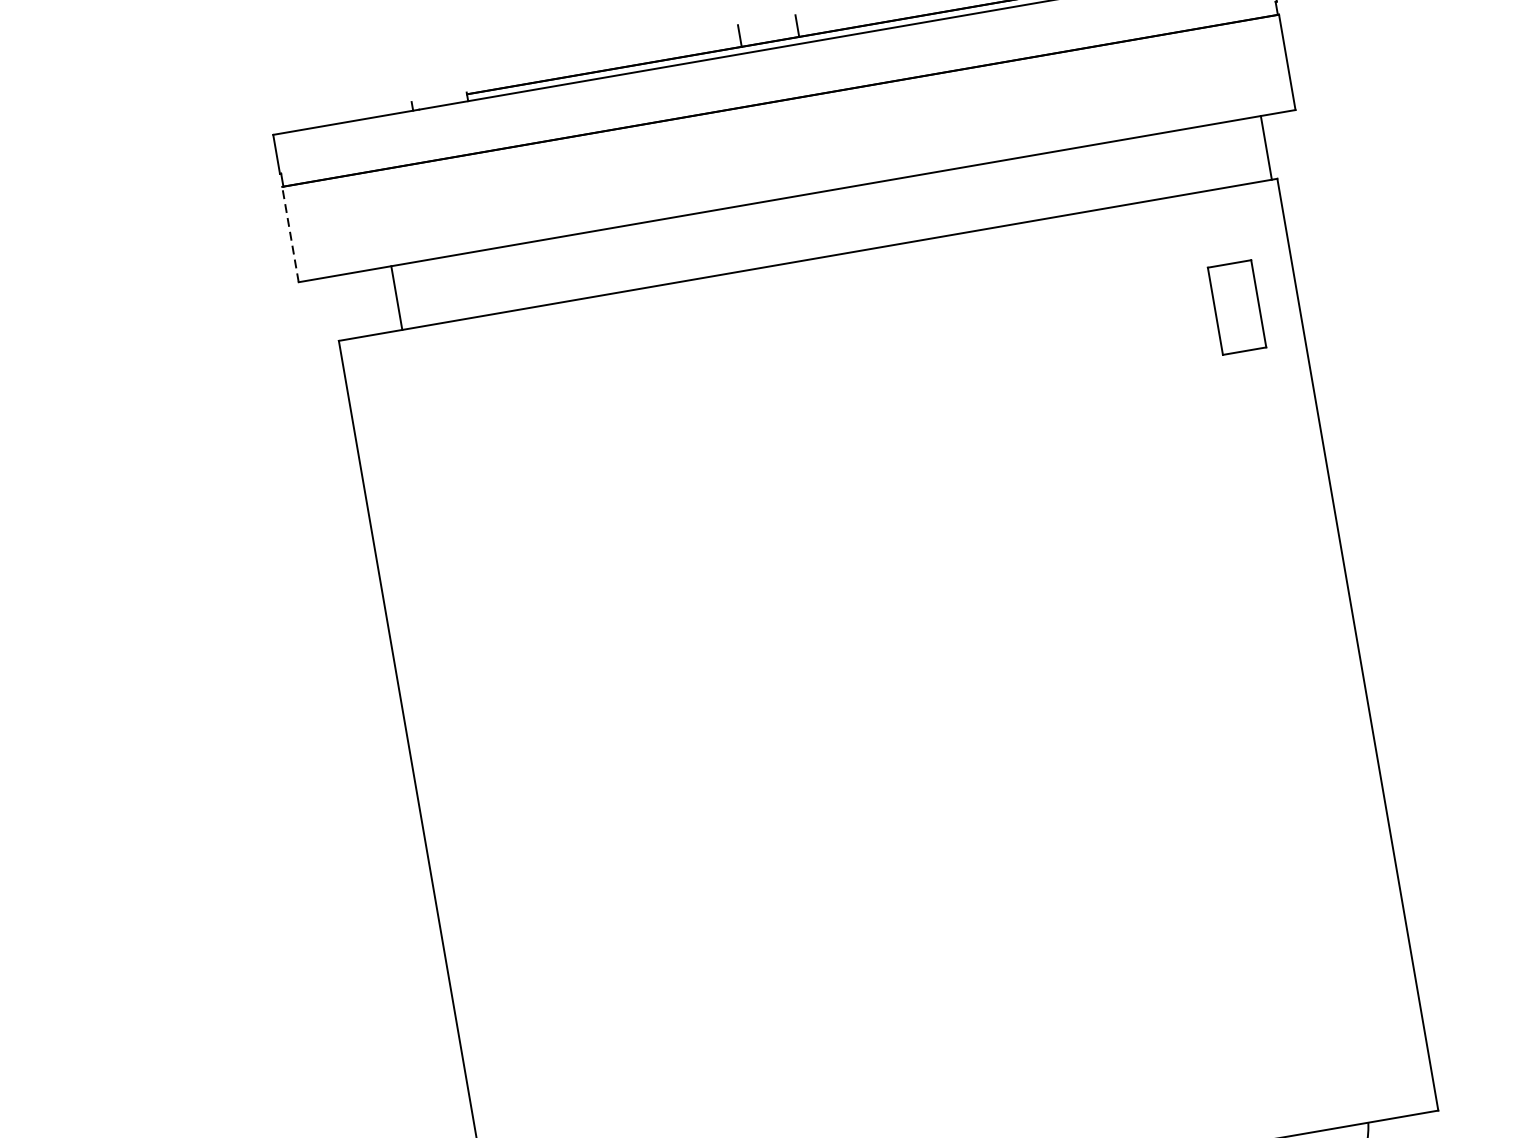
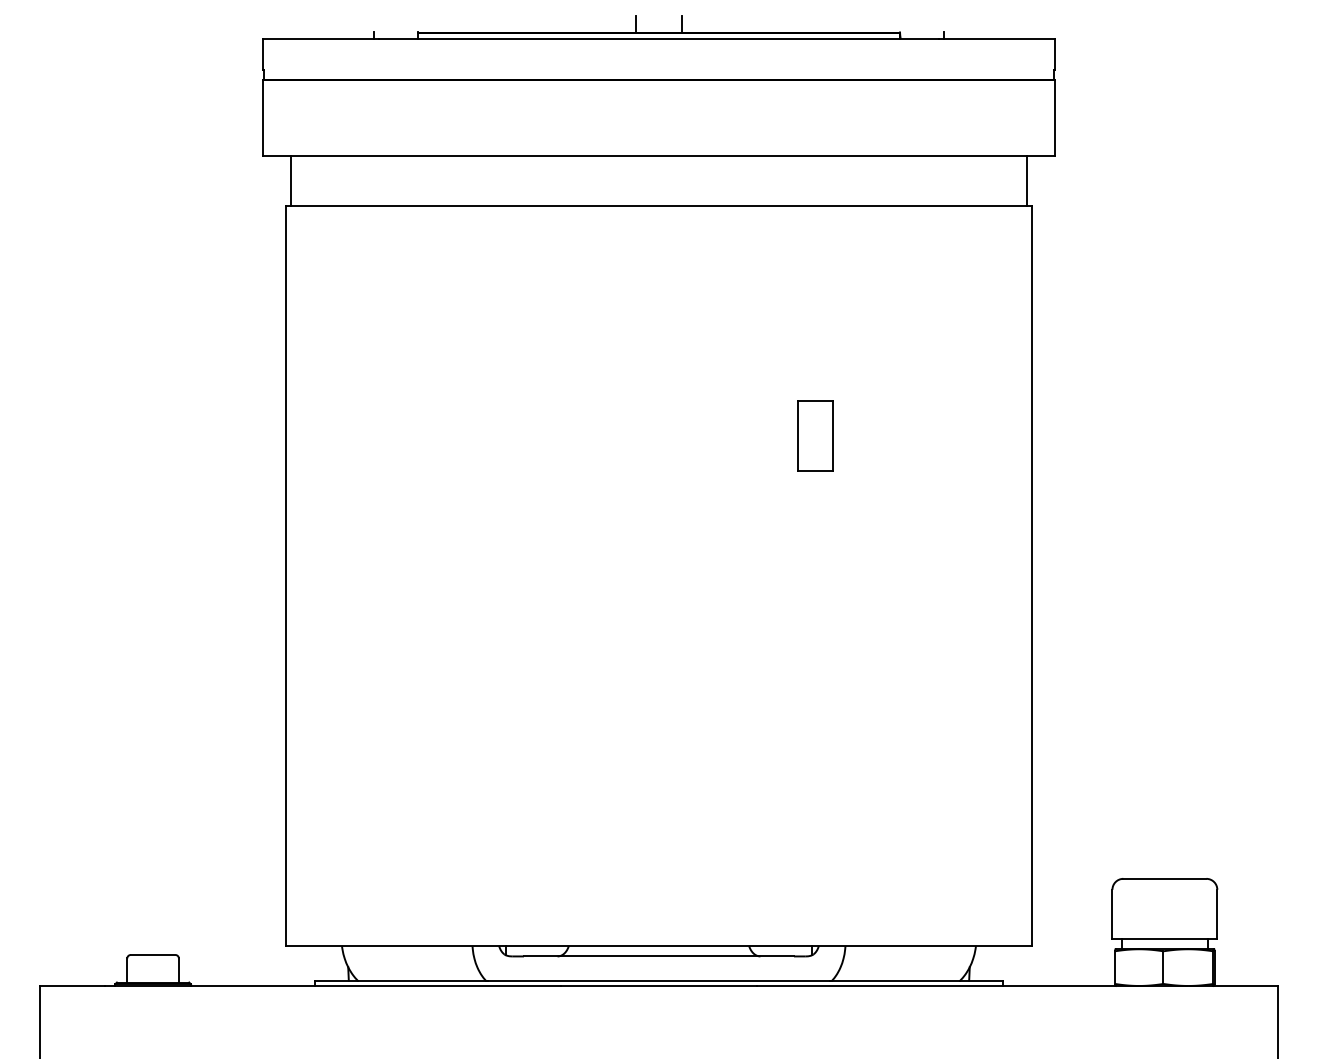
line: (290, 234) -> (263, 117), dashed -> solid
line: (396, 297) -> (290, 180), moved
part: (1237, 306) -> (815, 435), moved

